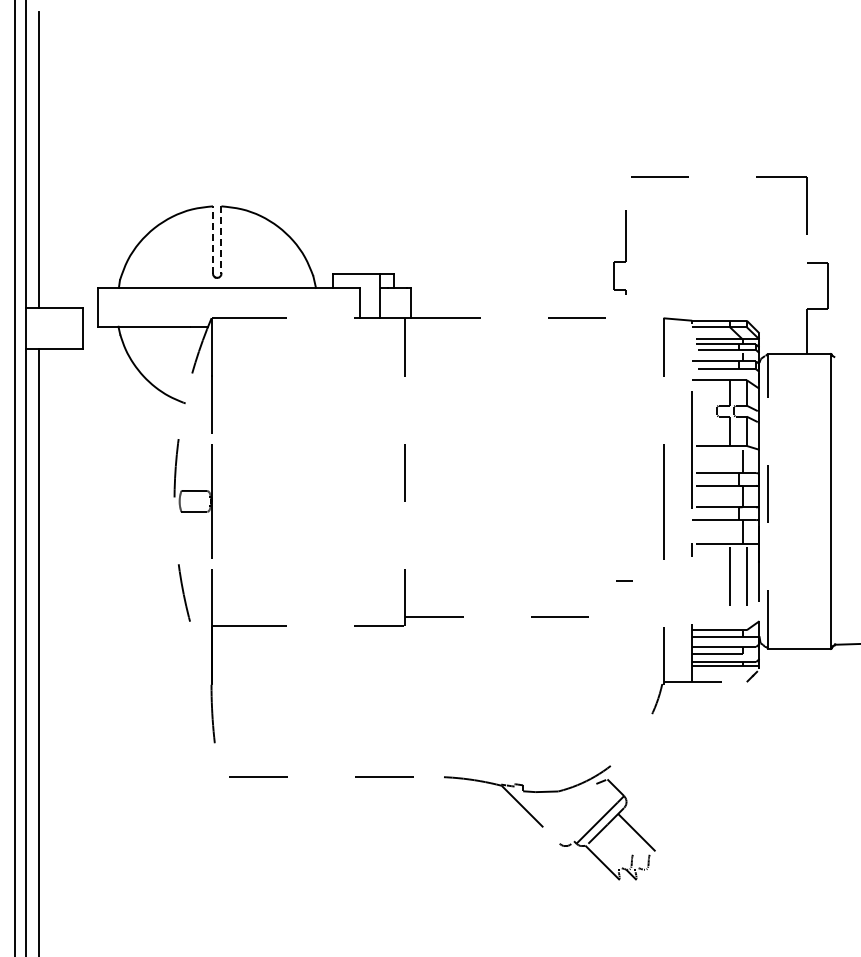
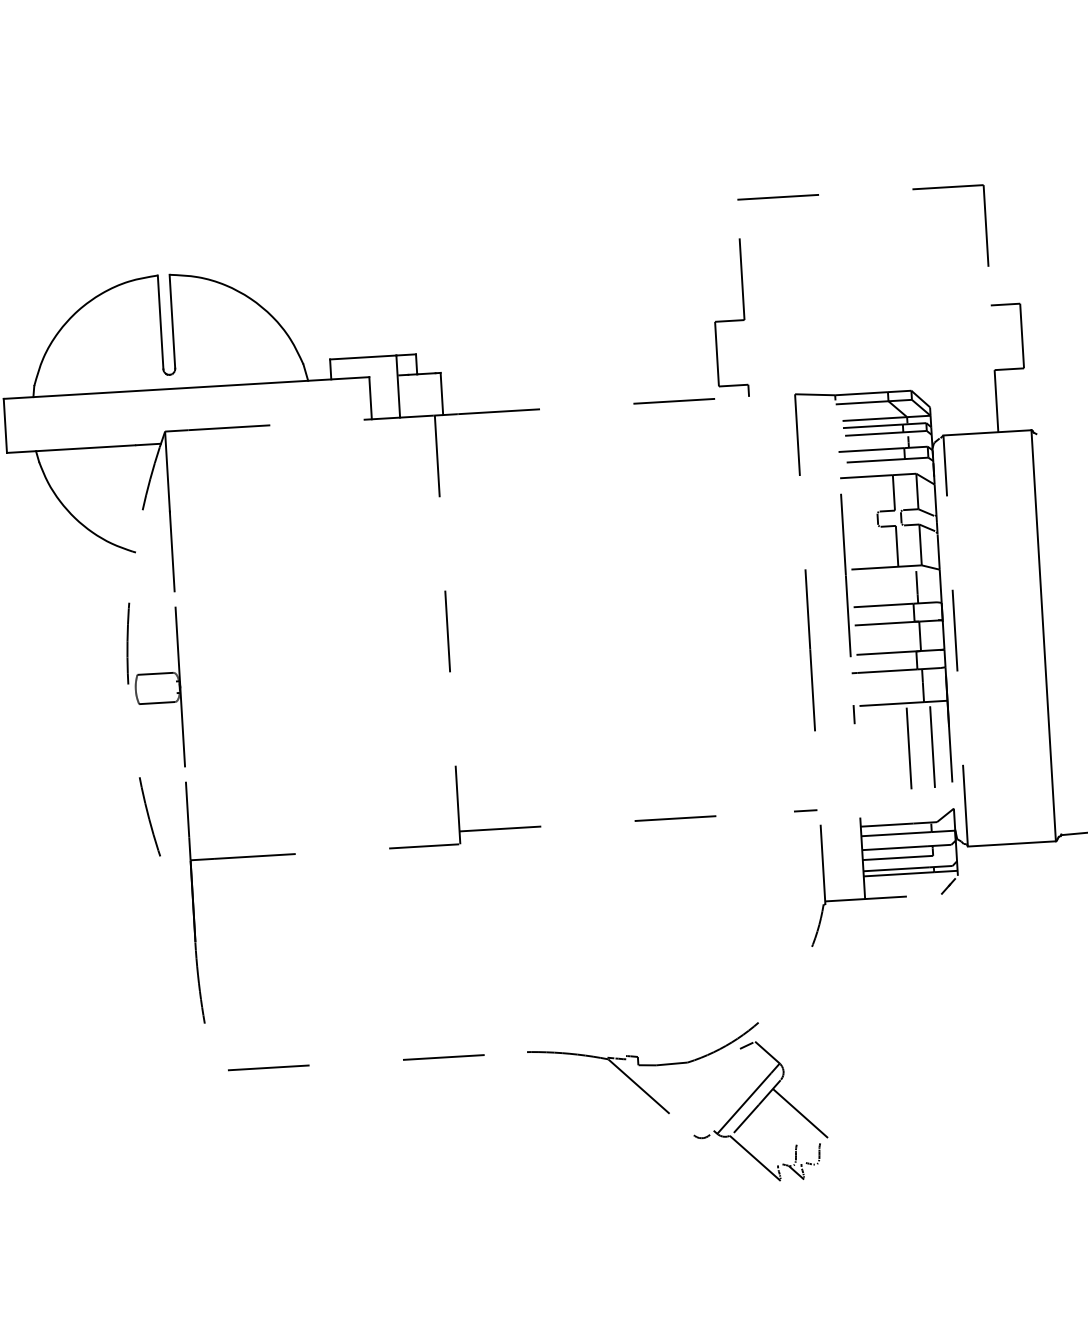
line: (213, 240) -> (161, 323), dashed -> solid
line: (221, 240) -> (172, 322), dashed -> solid
part: (619, 260) -> (728, 317), size x1.67
line: (624, 580) -> (805, 810), moved

